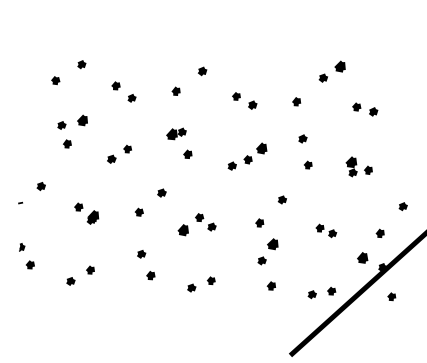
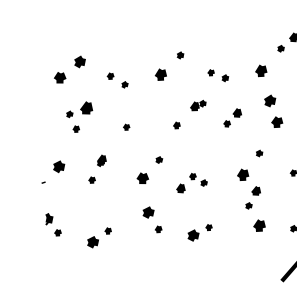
part: (81, 64) -> (79, 62), size x1.6
part: (55, 80) -> (59, 77), size x1.6
part: (175, 90) -> (160, 73), size x1.6
part: (296, 101) -> (261, 70), size x1.6
part: (82, 120) -> (86, 108), size x1.4
part: (176, 133) -> (198, 105), moved
part: (302, 138) -> (269, 100), size x1.6
part: (111, 158) -> (114, 136), removed
part: (308, 164) -> (277, 121), size x1.6
part: (231, 165) -> (213, 130), removed
part: (40, 186) -> (58, 166), size x1.6
part: (138, 211) -> (141, 177), size x1.6
part: (92, 217) -> (101, 160), moved
part: (259, 222) -> (242, 174), size x1.6
part: (22, 247) -> (49, 219), size x1.6
part: (141, 254) -> (148, 212), size x1.6
part: (70, 281) -> (92, 242), size x1.6
part: (270, 285) -> (258, 225), size x1.6
part: (191, 287) -> (193, 235), size x1.6

